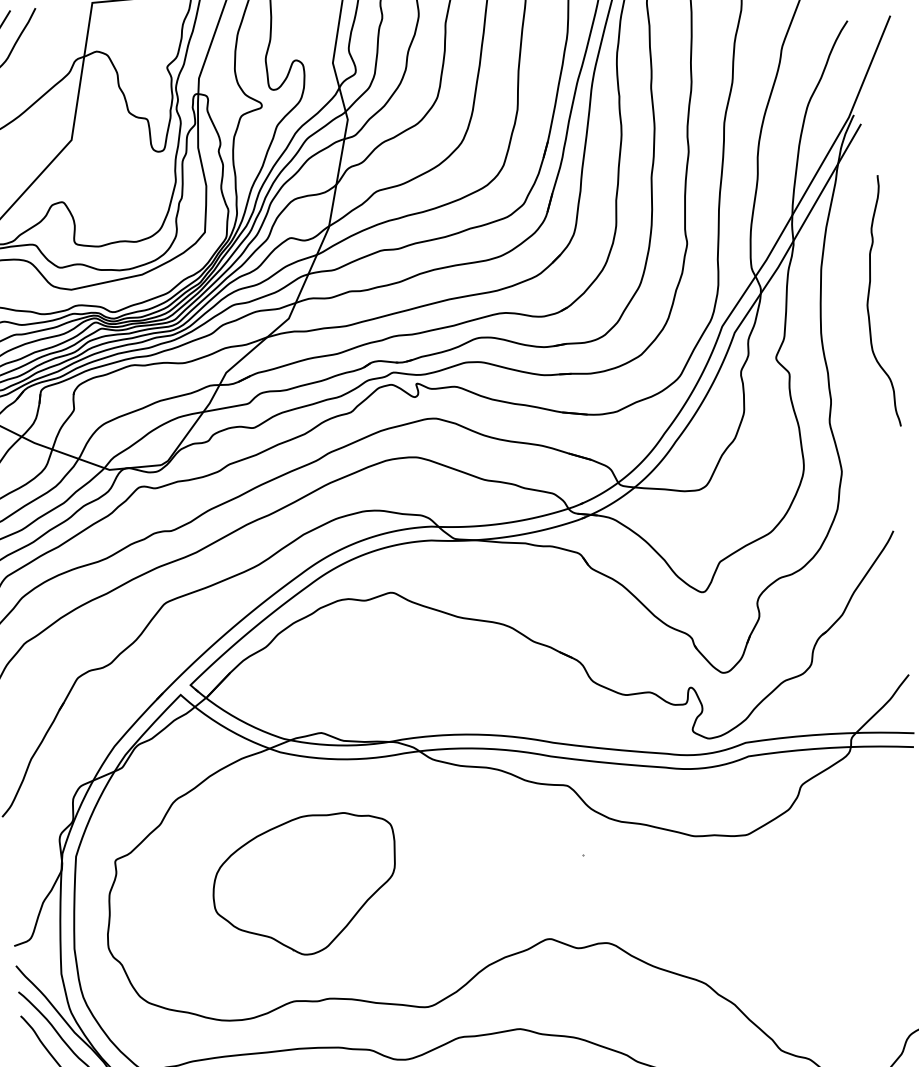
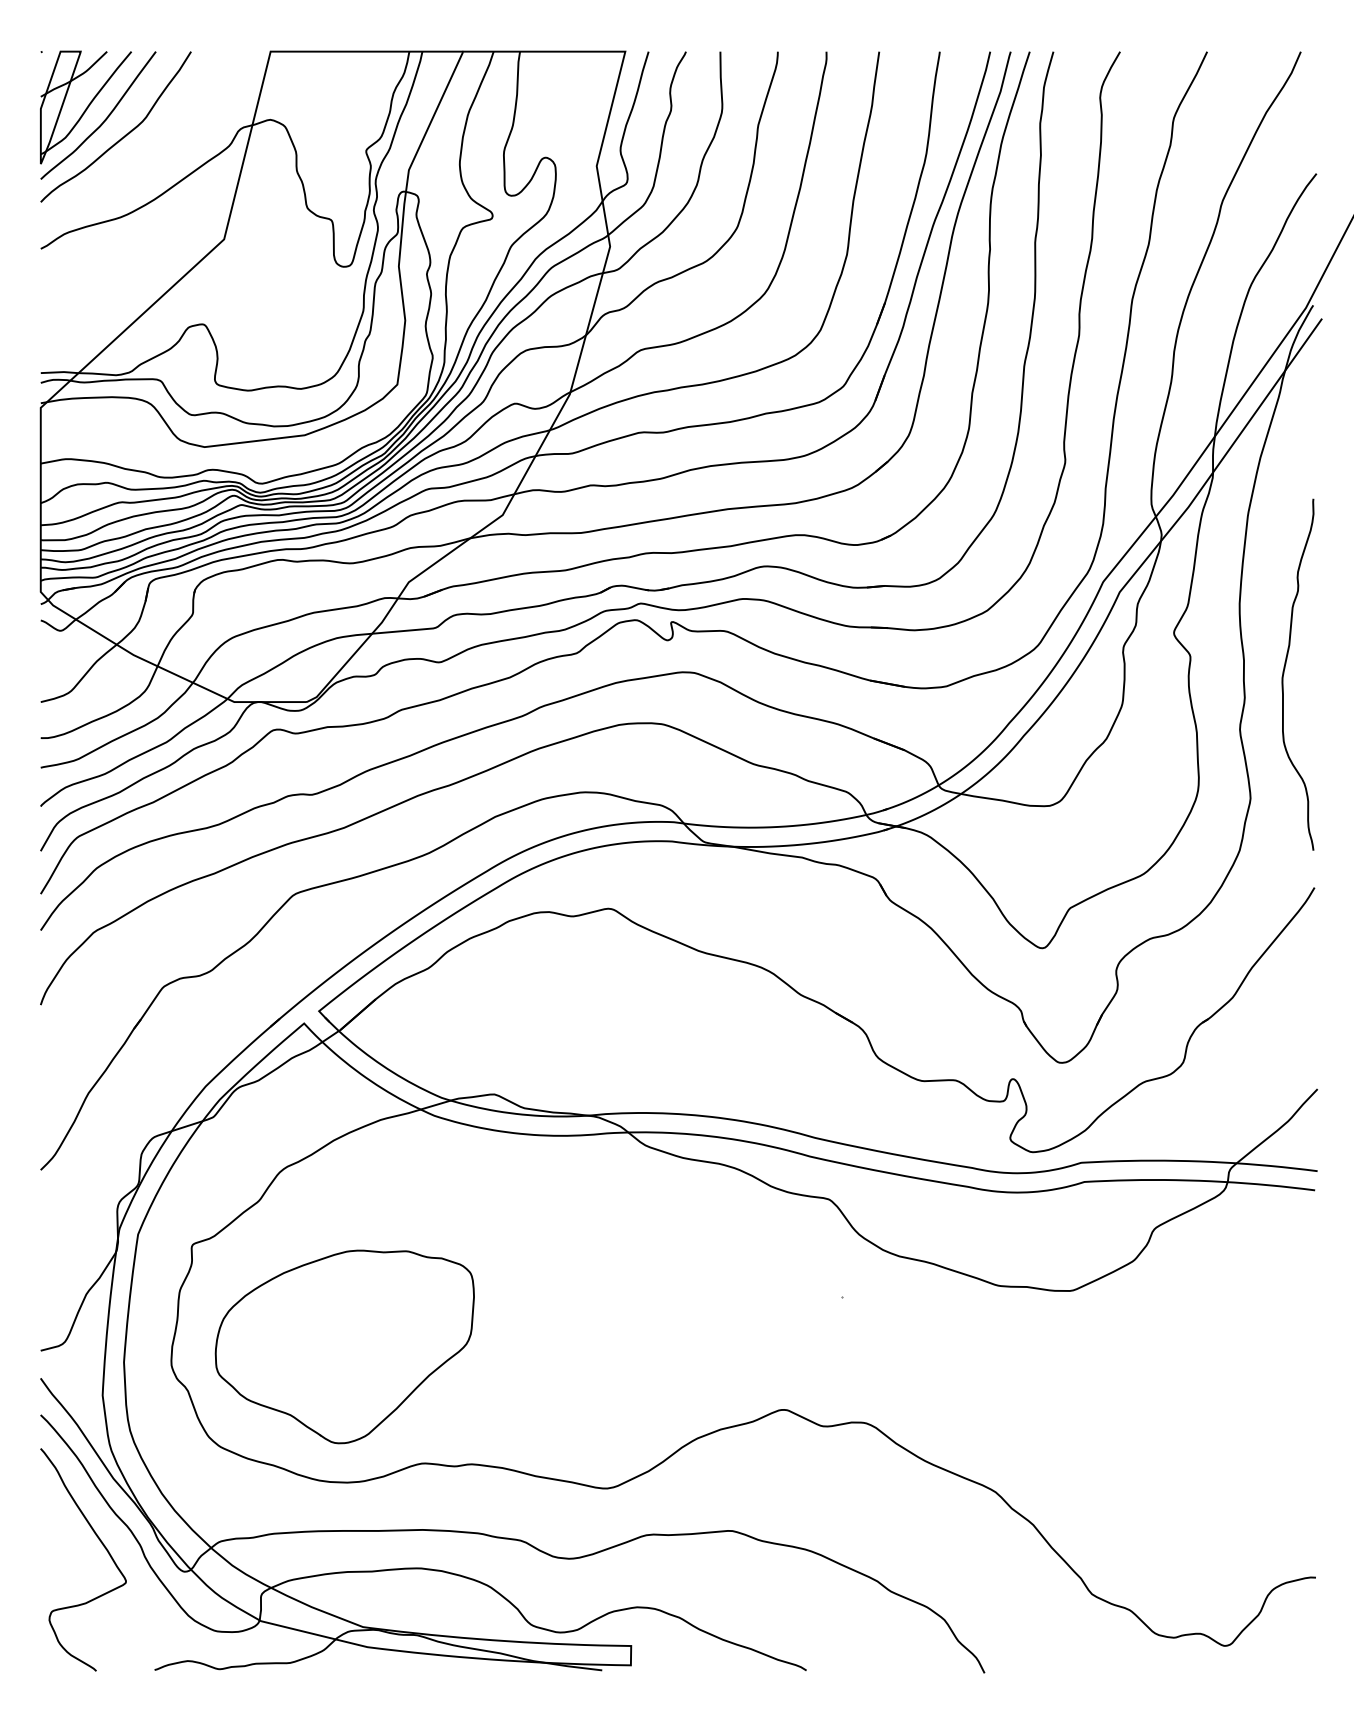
curve: (868, 301) -> (1284, 673), moved
part: (305, 885) -> (344, 1346), moved

